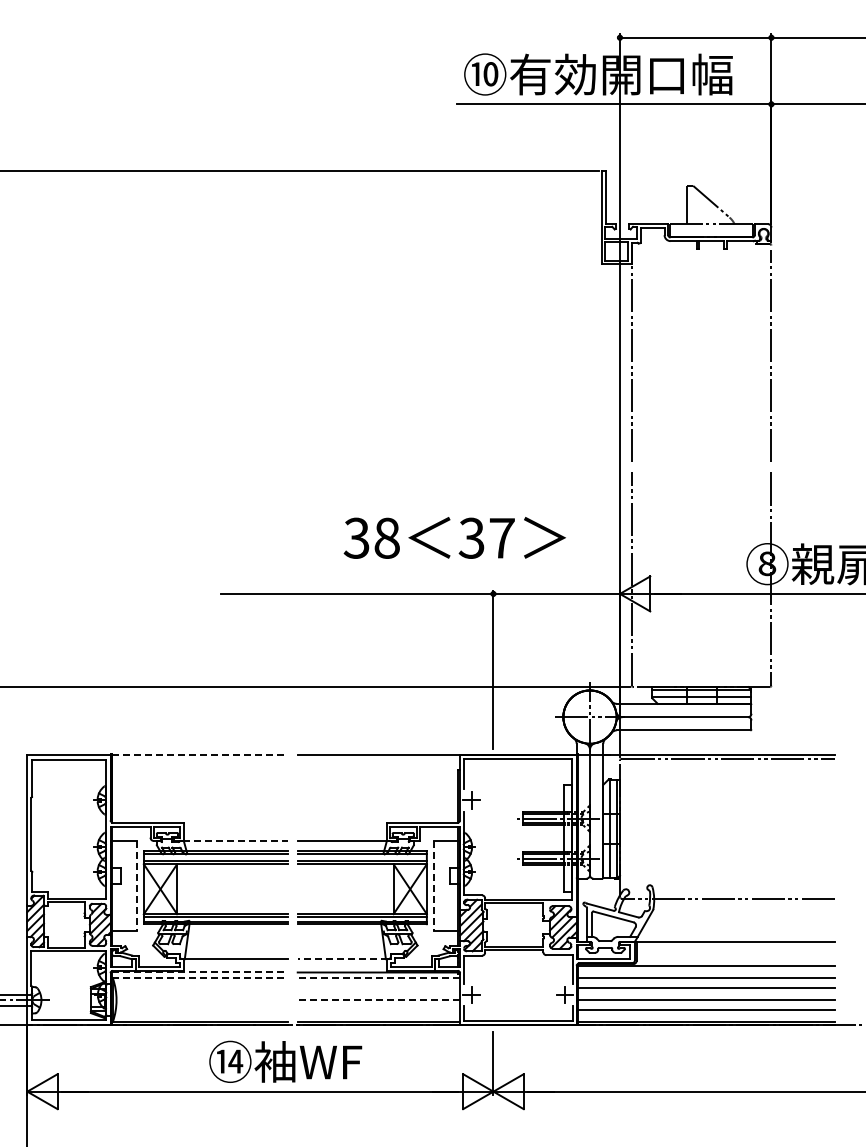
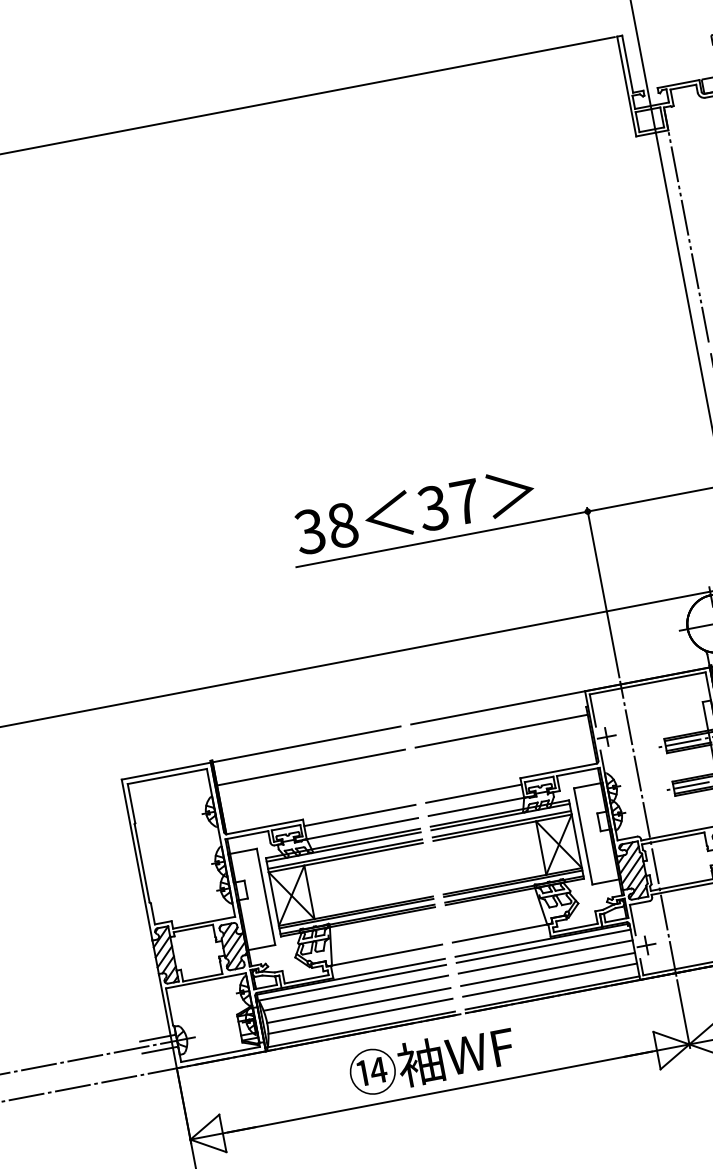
text: (454, 537) -> (414, 510), moved
line: (199, 755) -> (306, 744), dashed -> solid
line: (199, 777) -> (310, 768), added
line: (377, 777) -> (501, 731), added
line: (235, 828) -> (359, 815), added
line: (341, 828) -> (473, 793), added
line: (235, 840) -> (362, 828), dashed -> solid
line: (137, 885) -> (266, 896), dashed -> solid
line: (433, 885) -> (583, 835), dashed -> solid
line: (493, 890) -> (648, 829), added
line: (342, 959) -> (500, 933), dashed -> solid
line: (199, 972) -> (350, 976), dashed -> solid
line: (199, 978) -> (351, 983), dashed -> solid
line: (378, 978) -> (543, 946), dashed -> solid
line: (201, 988) -> (355, 993), added
line: (378, 988) -> (545, 957), added
line: (201, 999) -> (358, 1005), added
line: (378, 999) -> (547, 969), dashed -> solid
line: (201, 1009) -> (360, 1016), added
line: (378, 1009) -> (549, 979), added
text: (285, 1061) -> (431, 1060), moved

